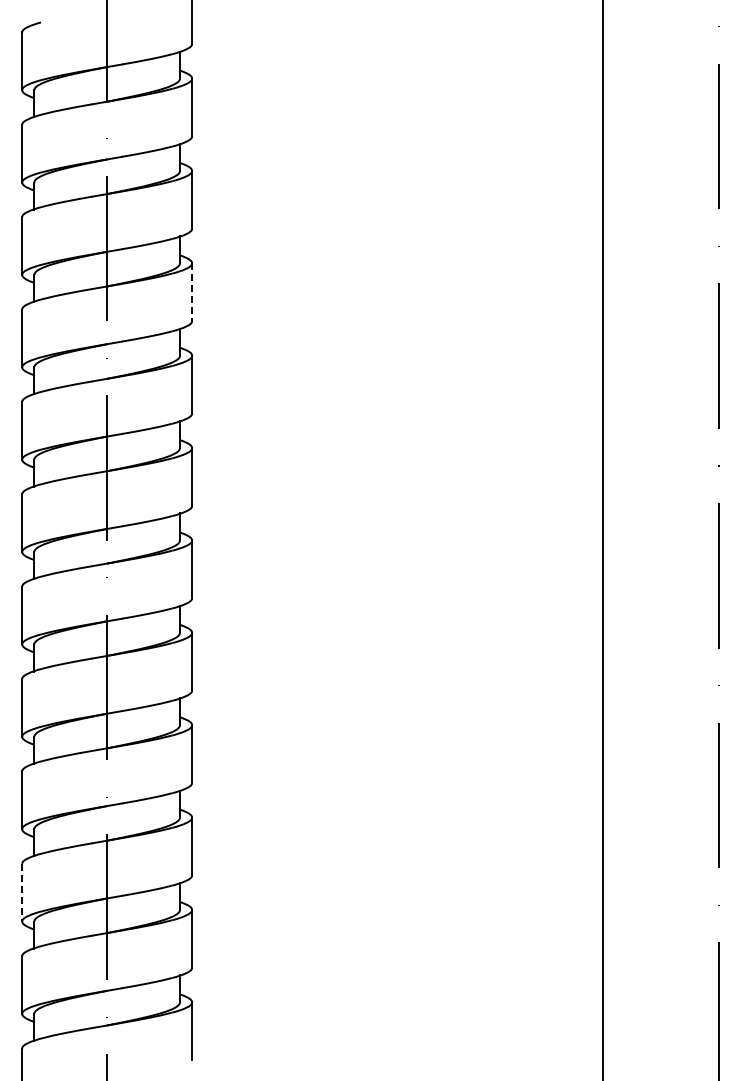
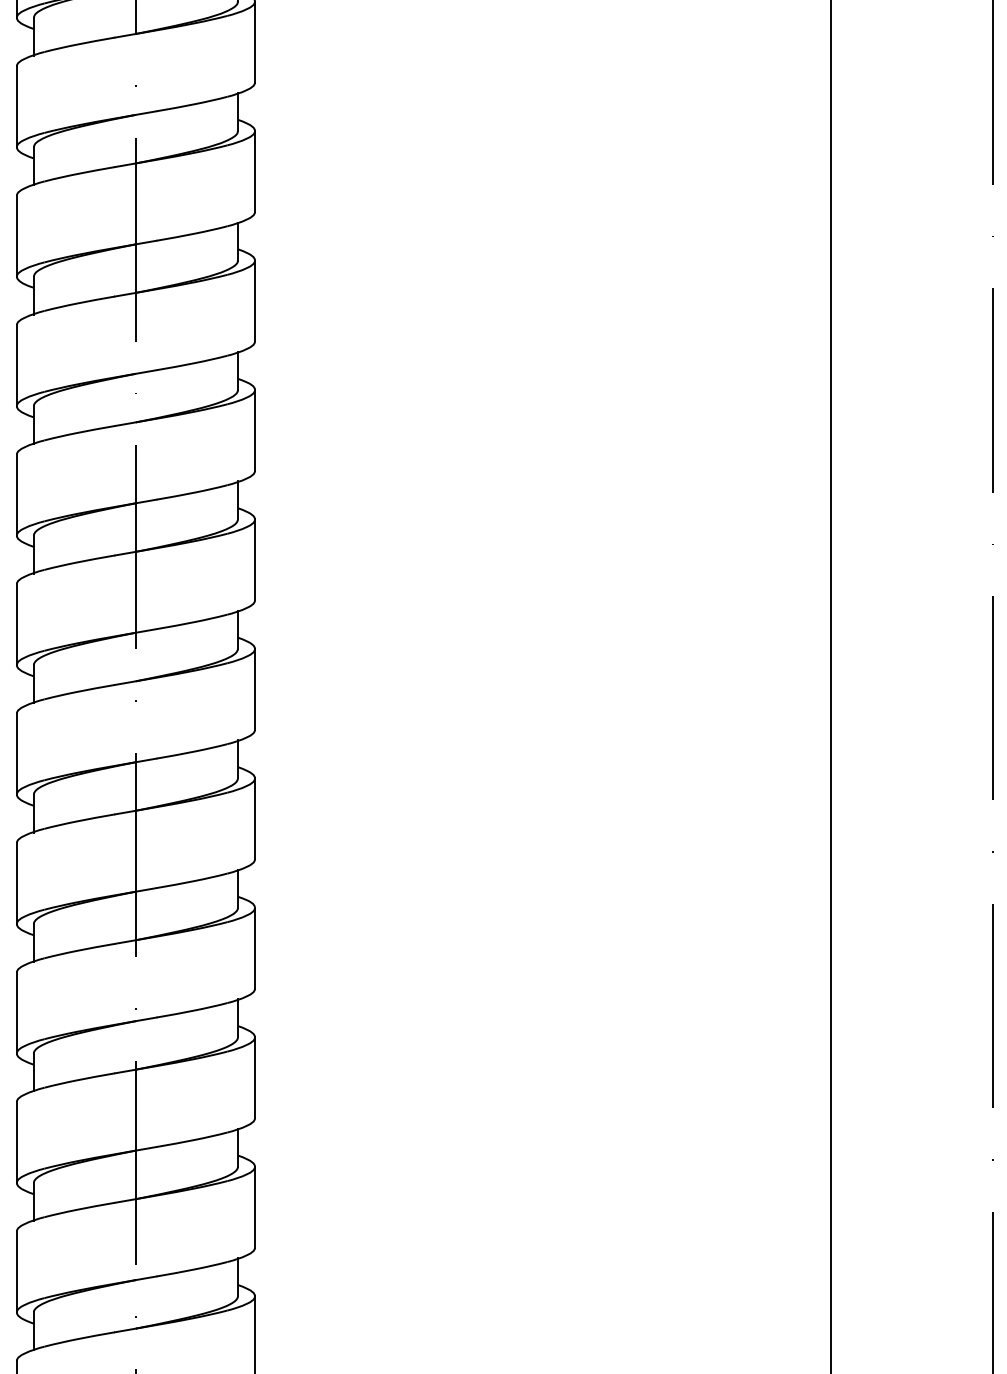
line: (192, 292) -> (255, 301), dashed -> solid
line: (22, 892) -> (17, 1142), dashed -> solid

